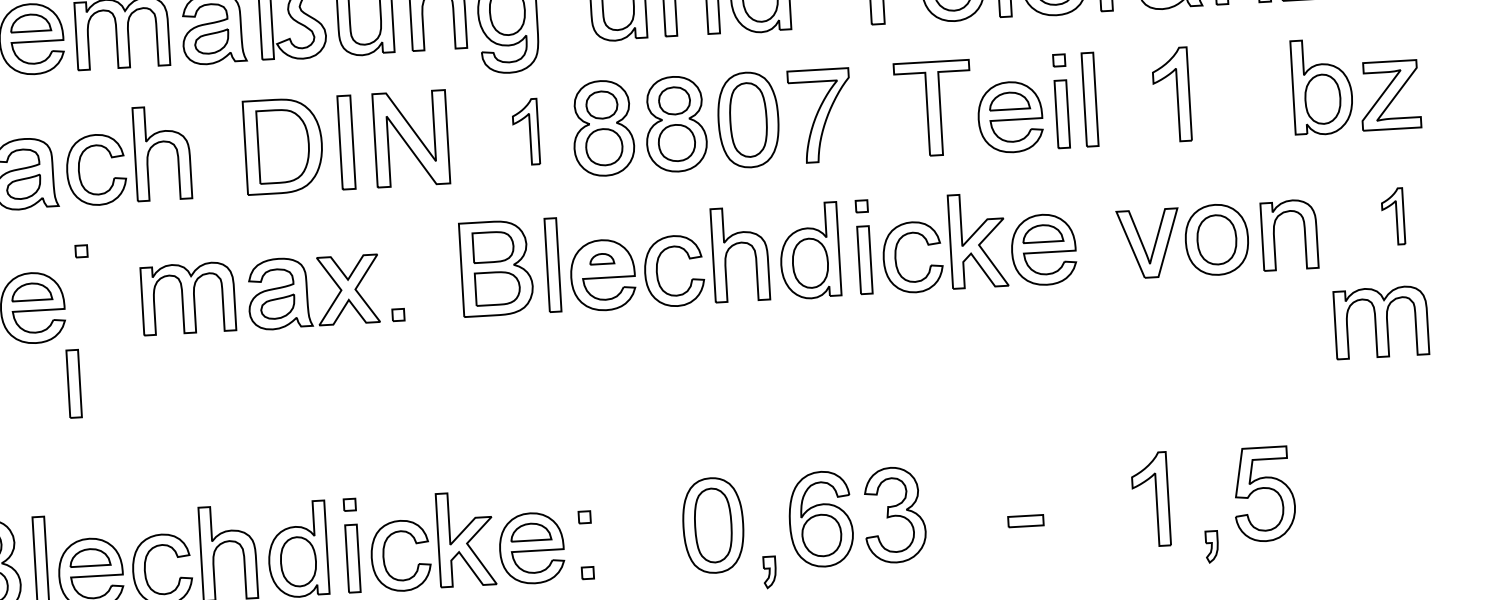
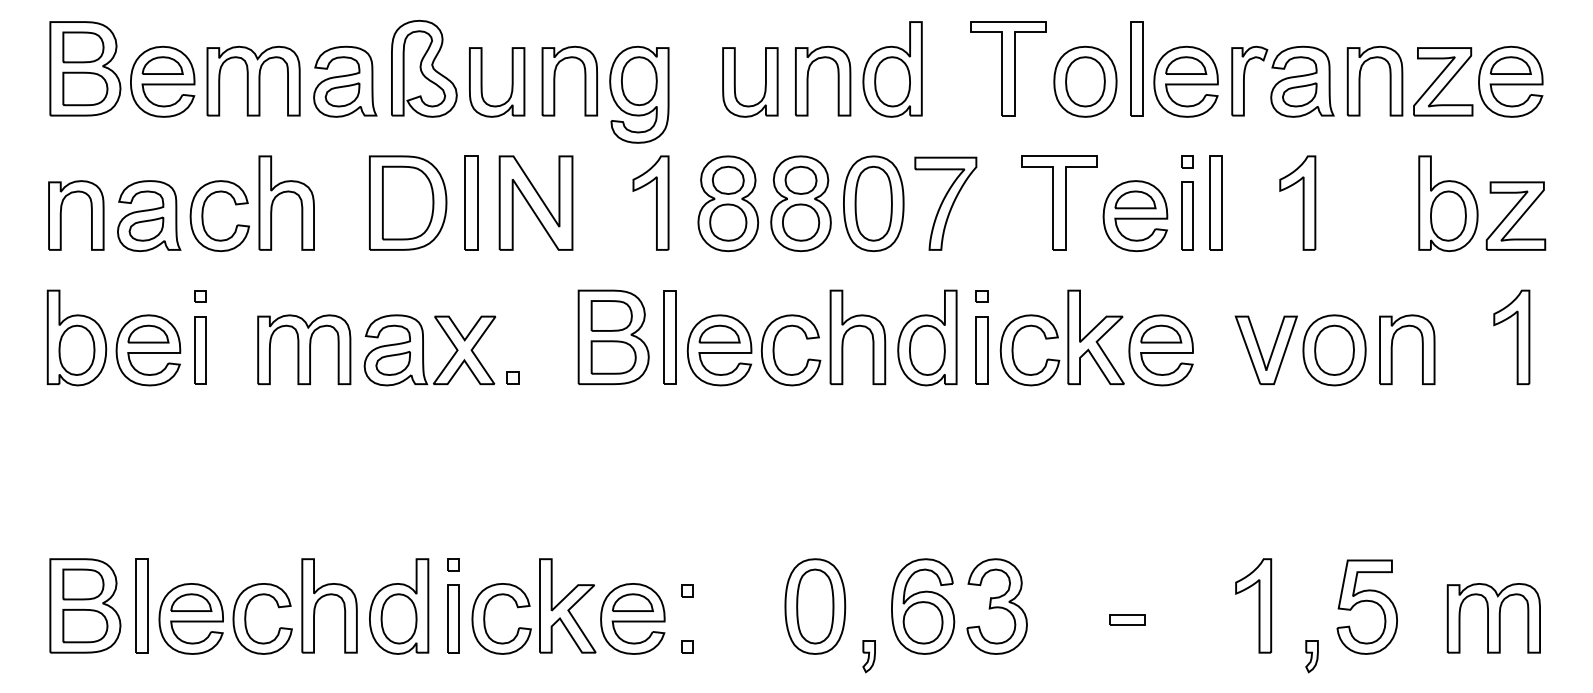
part: (525, 131) -> (650, 202), size x1.43
part: (1392, 216) -> (1511, 337), size x1.67
part: (601, 258) -> (719, 333), size x1.67
part: (1380, 322) -> (1493, 618), moved
part: (74, 383) -> (200, 350), moved

